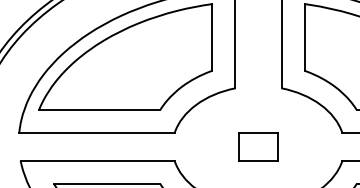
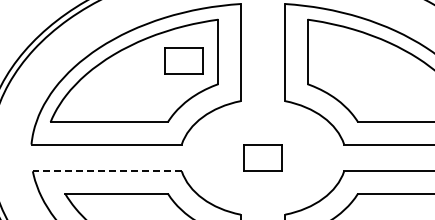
part: (176, 46) -> (183, 60), added
line: (96, 161) -> (106, 171), solid -> dashed

